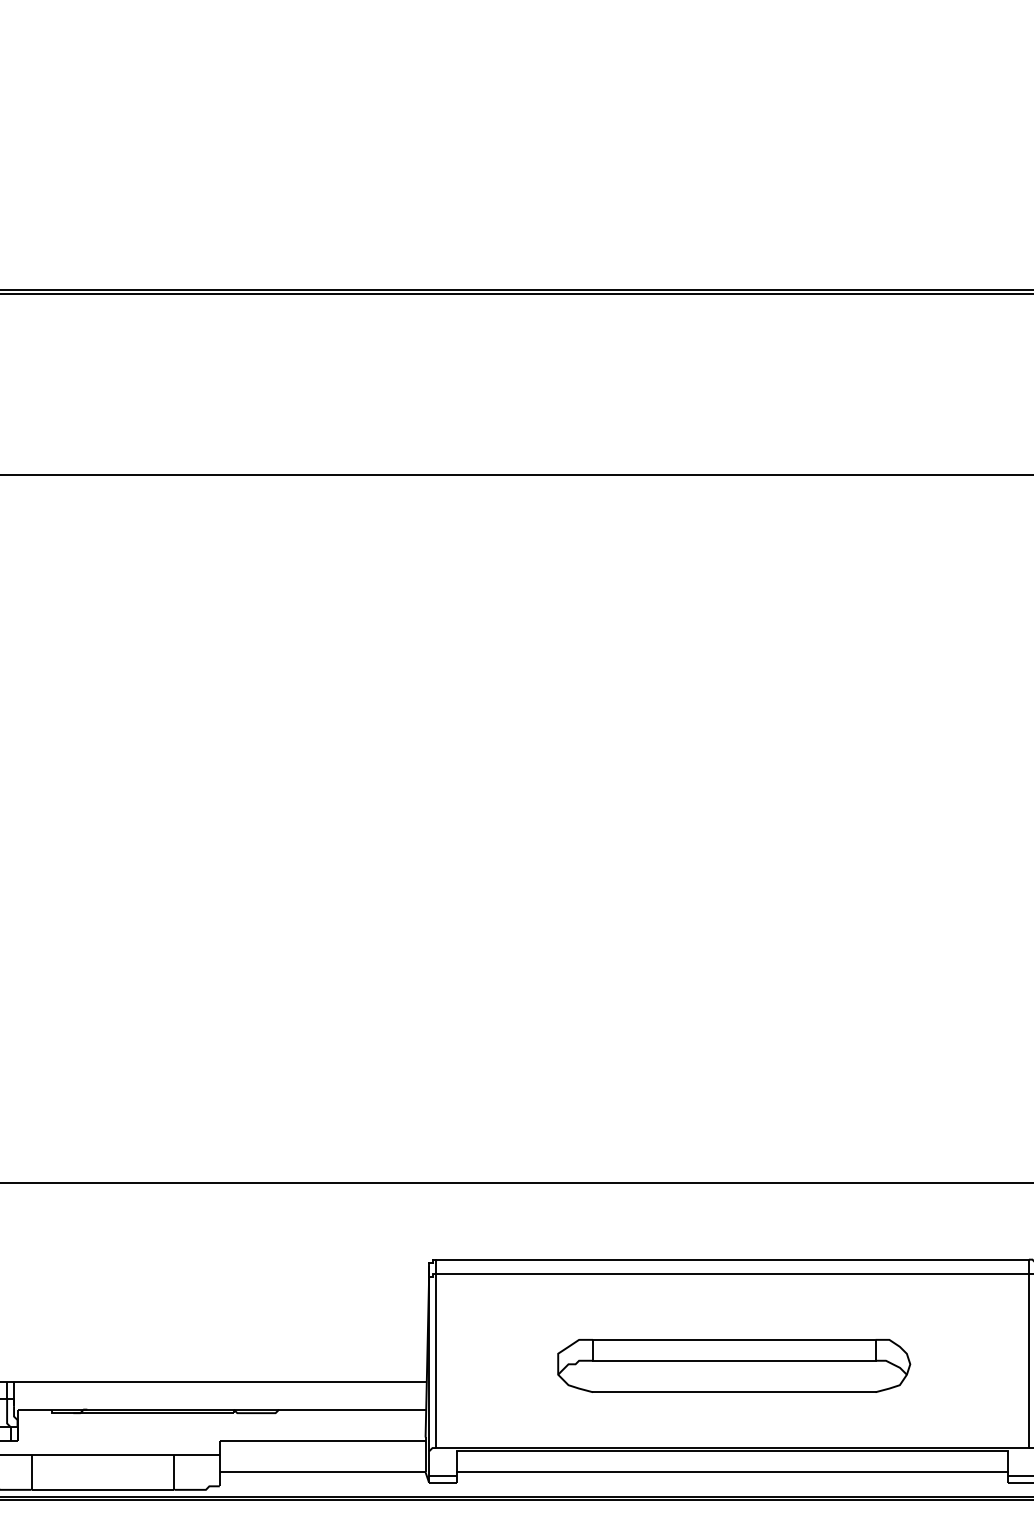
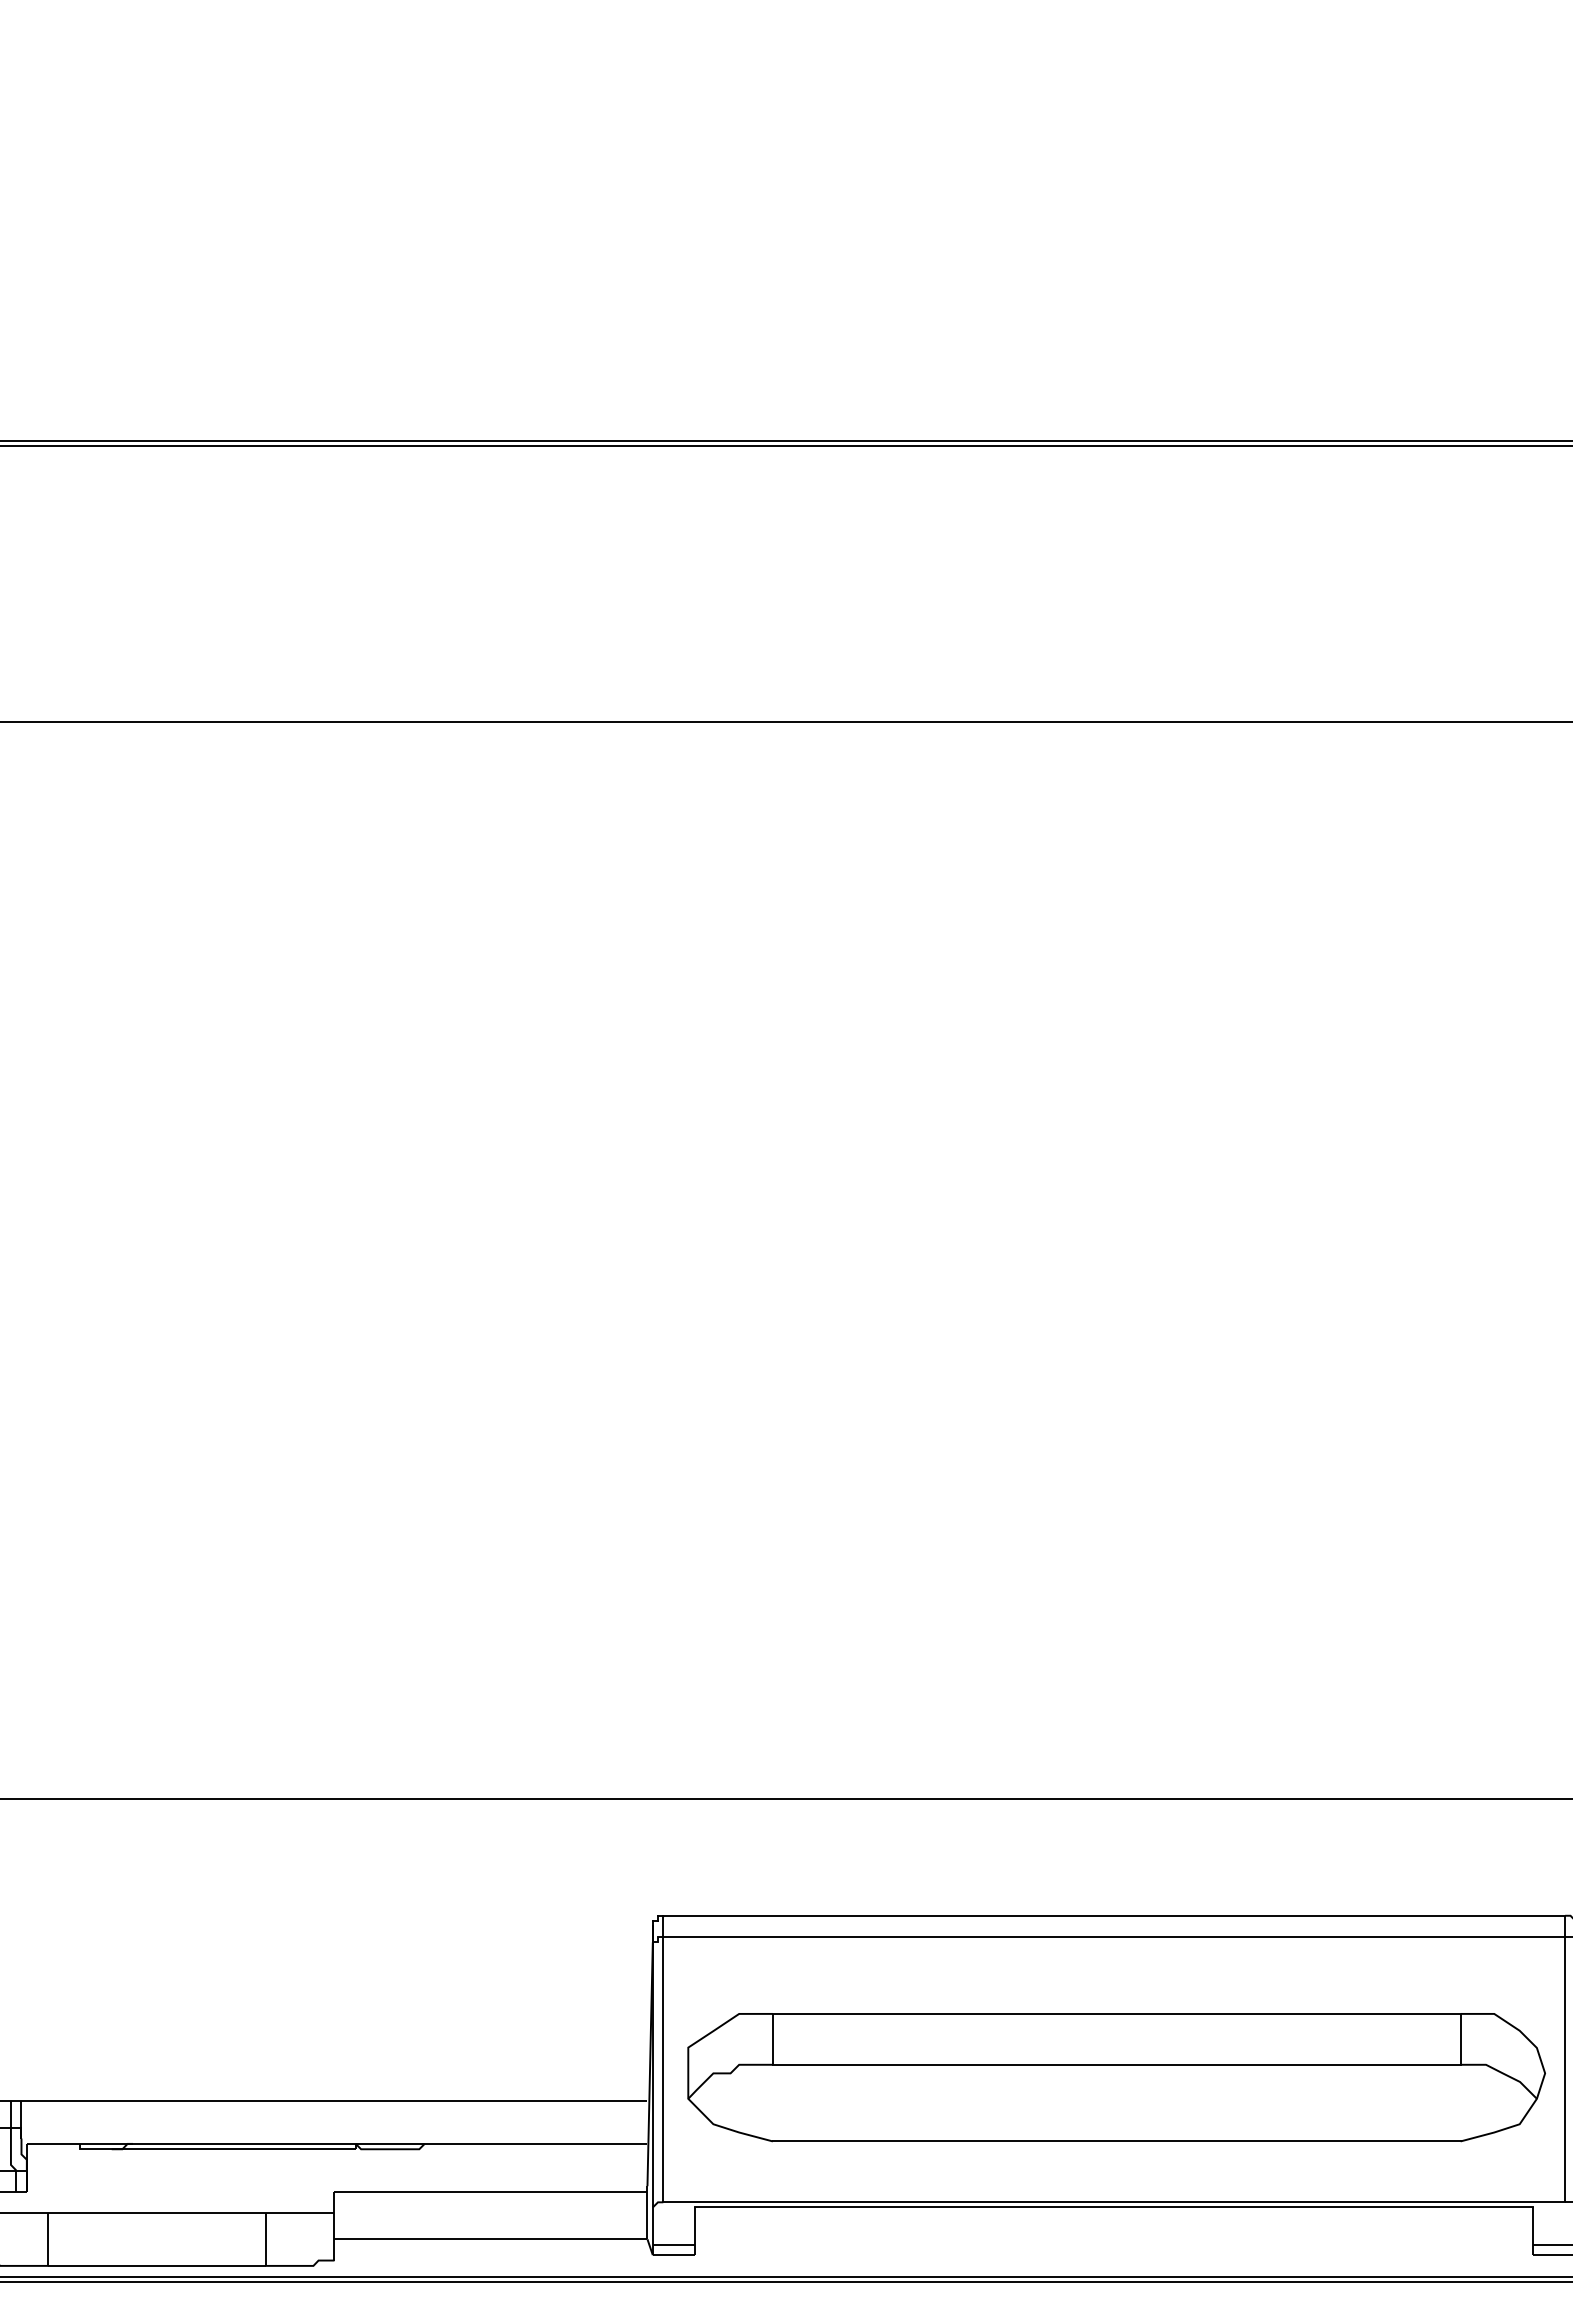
part: (734, 1365) -> (1117, 2076), size x1.6
line: (732, 1472) -> (1114, 2239), removed

